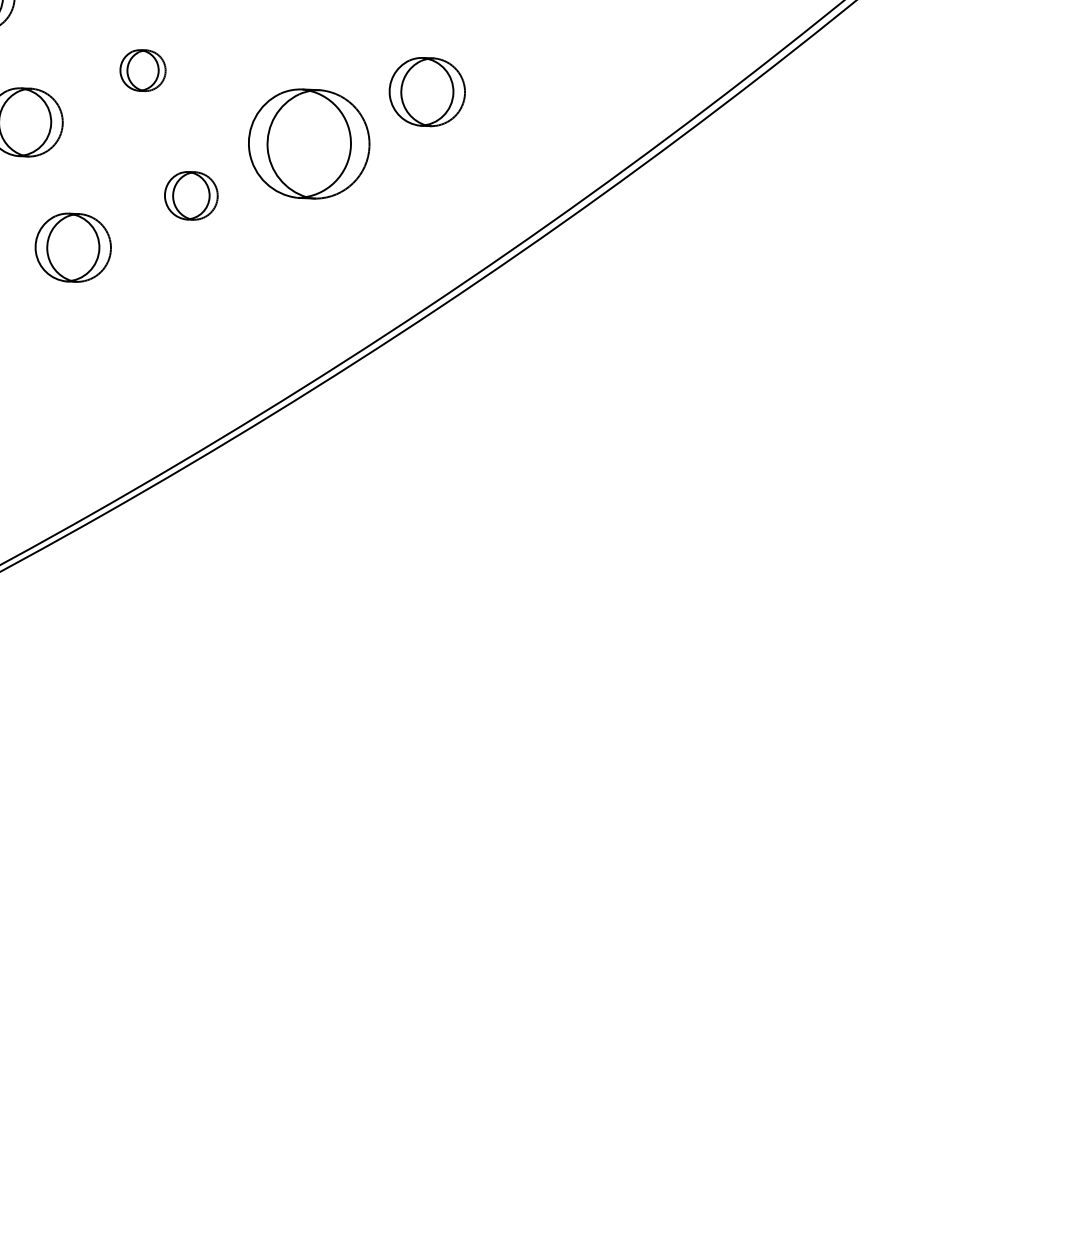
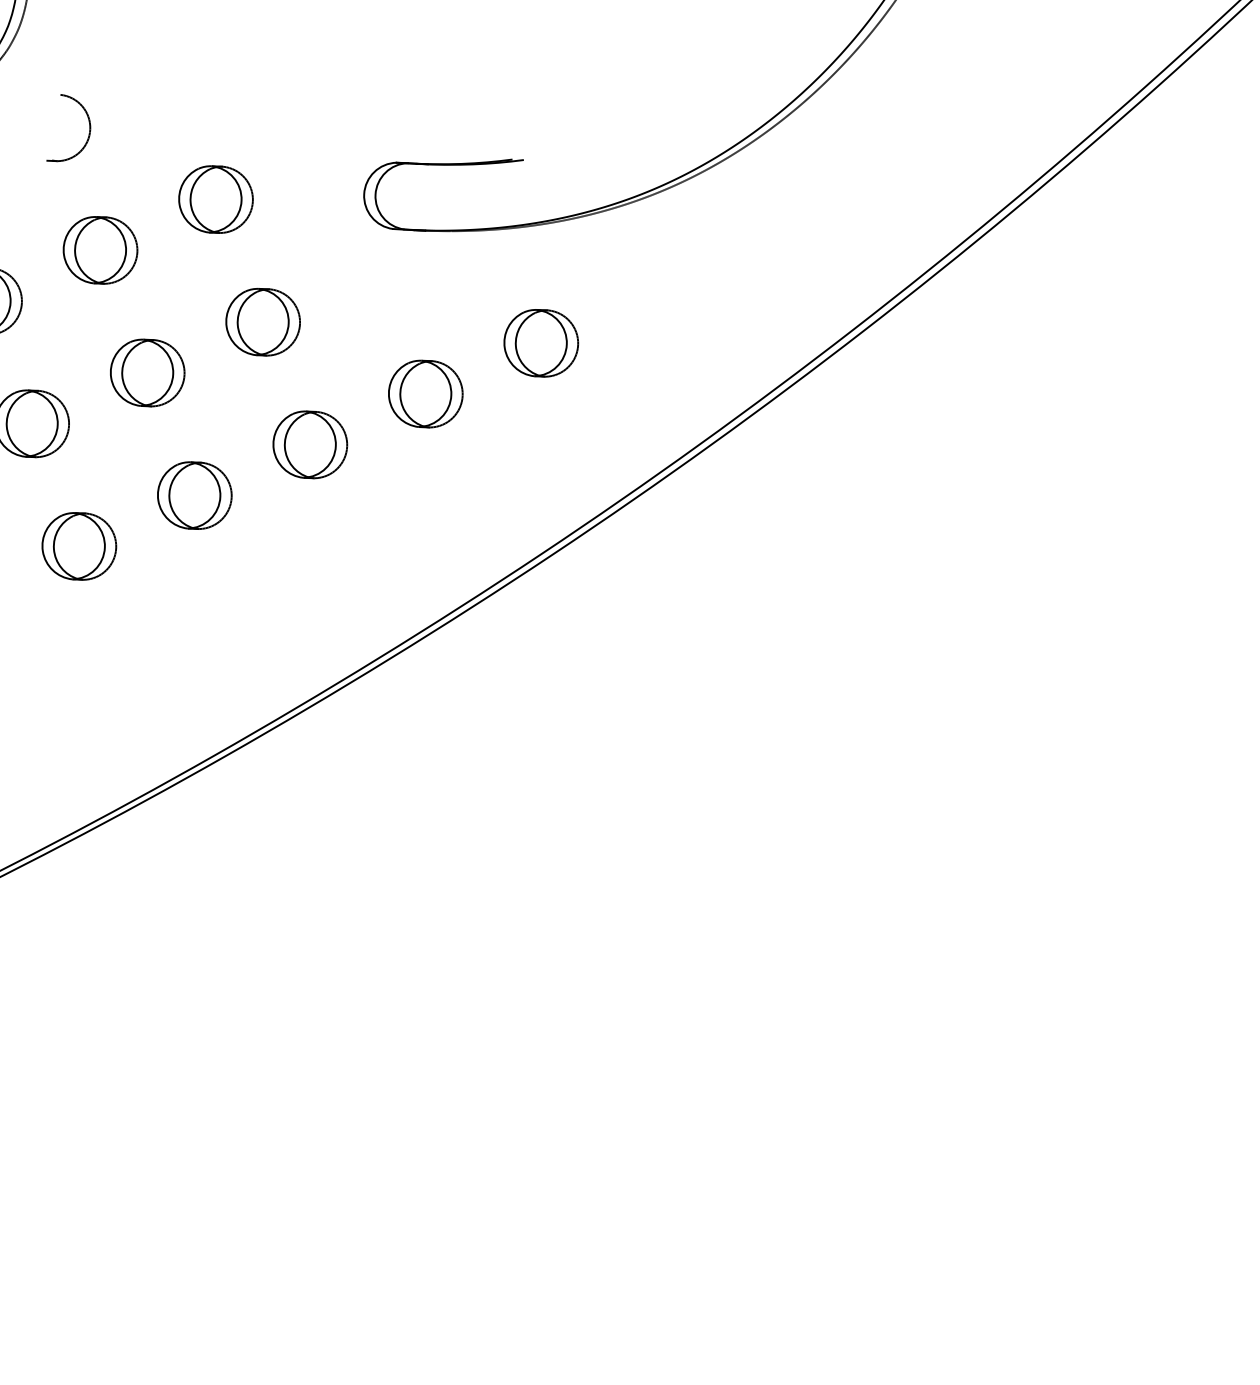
part: (142, 70) -> (262, 322), size x1.67
part: (309, 143) -> (425, 393), size x0.62
part: (191, 195) -> (310, 444), size x1.43

